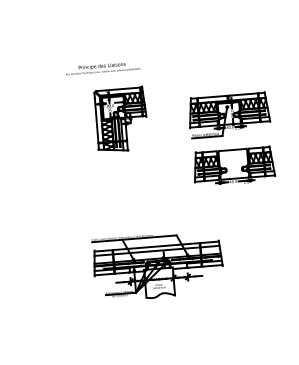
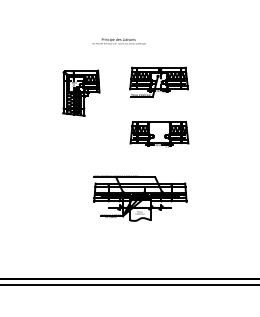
text: (102, 68) -> (118, 41), moved
part: (121, 118) -> (81, 92), moved
part: (234, 166) -> (159, 134), moved
part: (158, 266) -> (140, 198), moved

